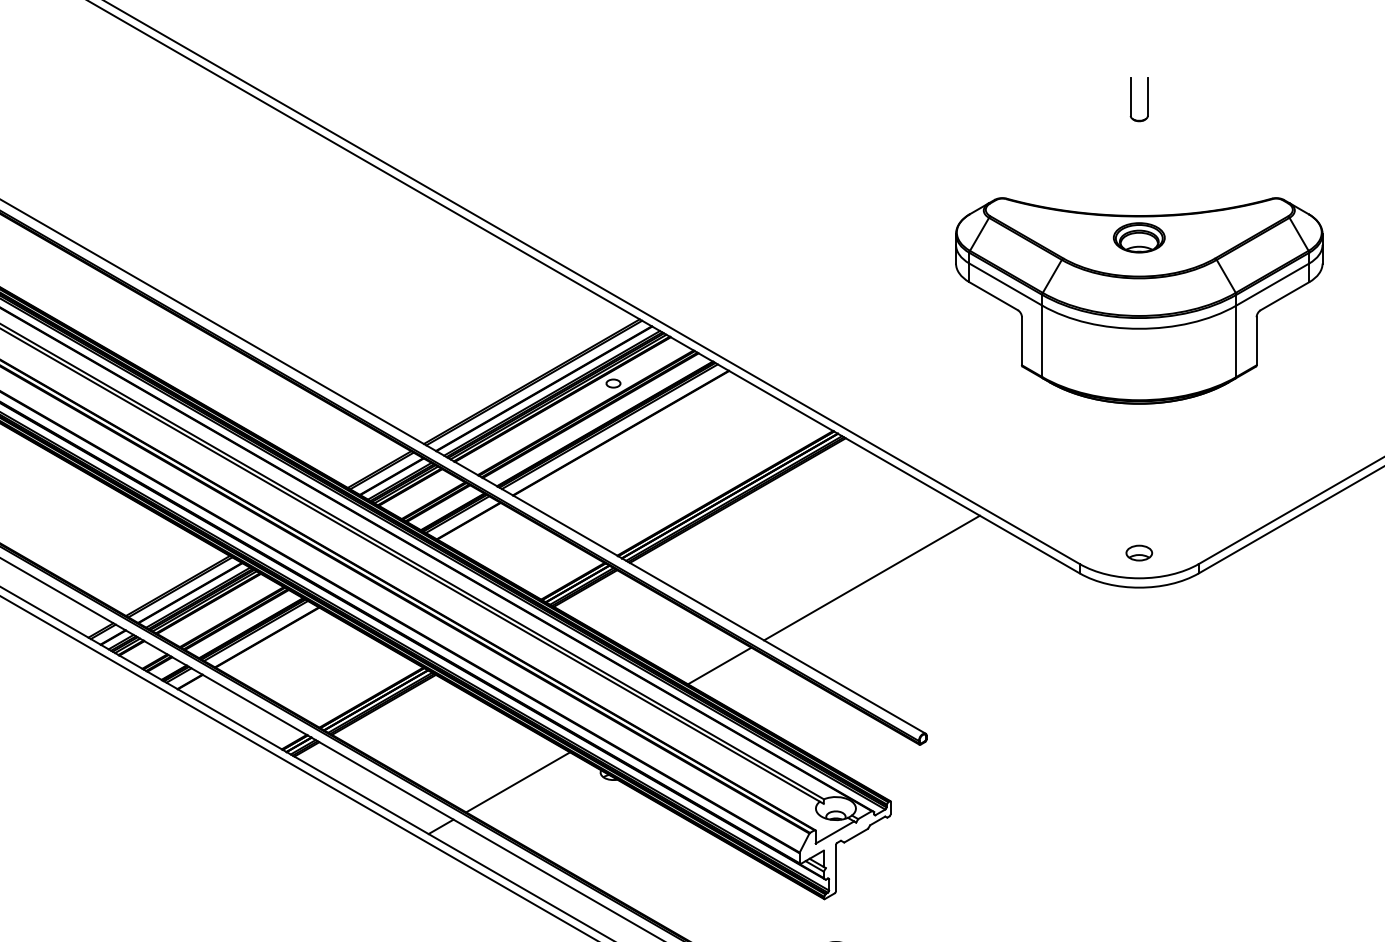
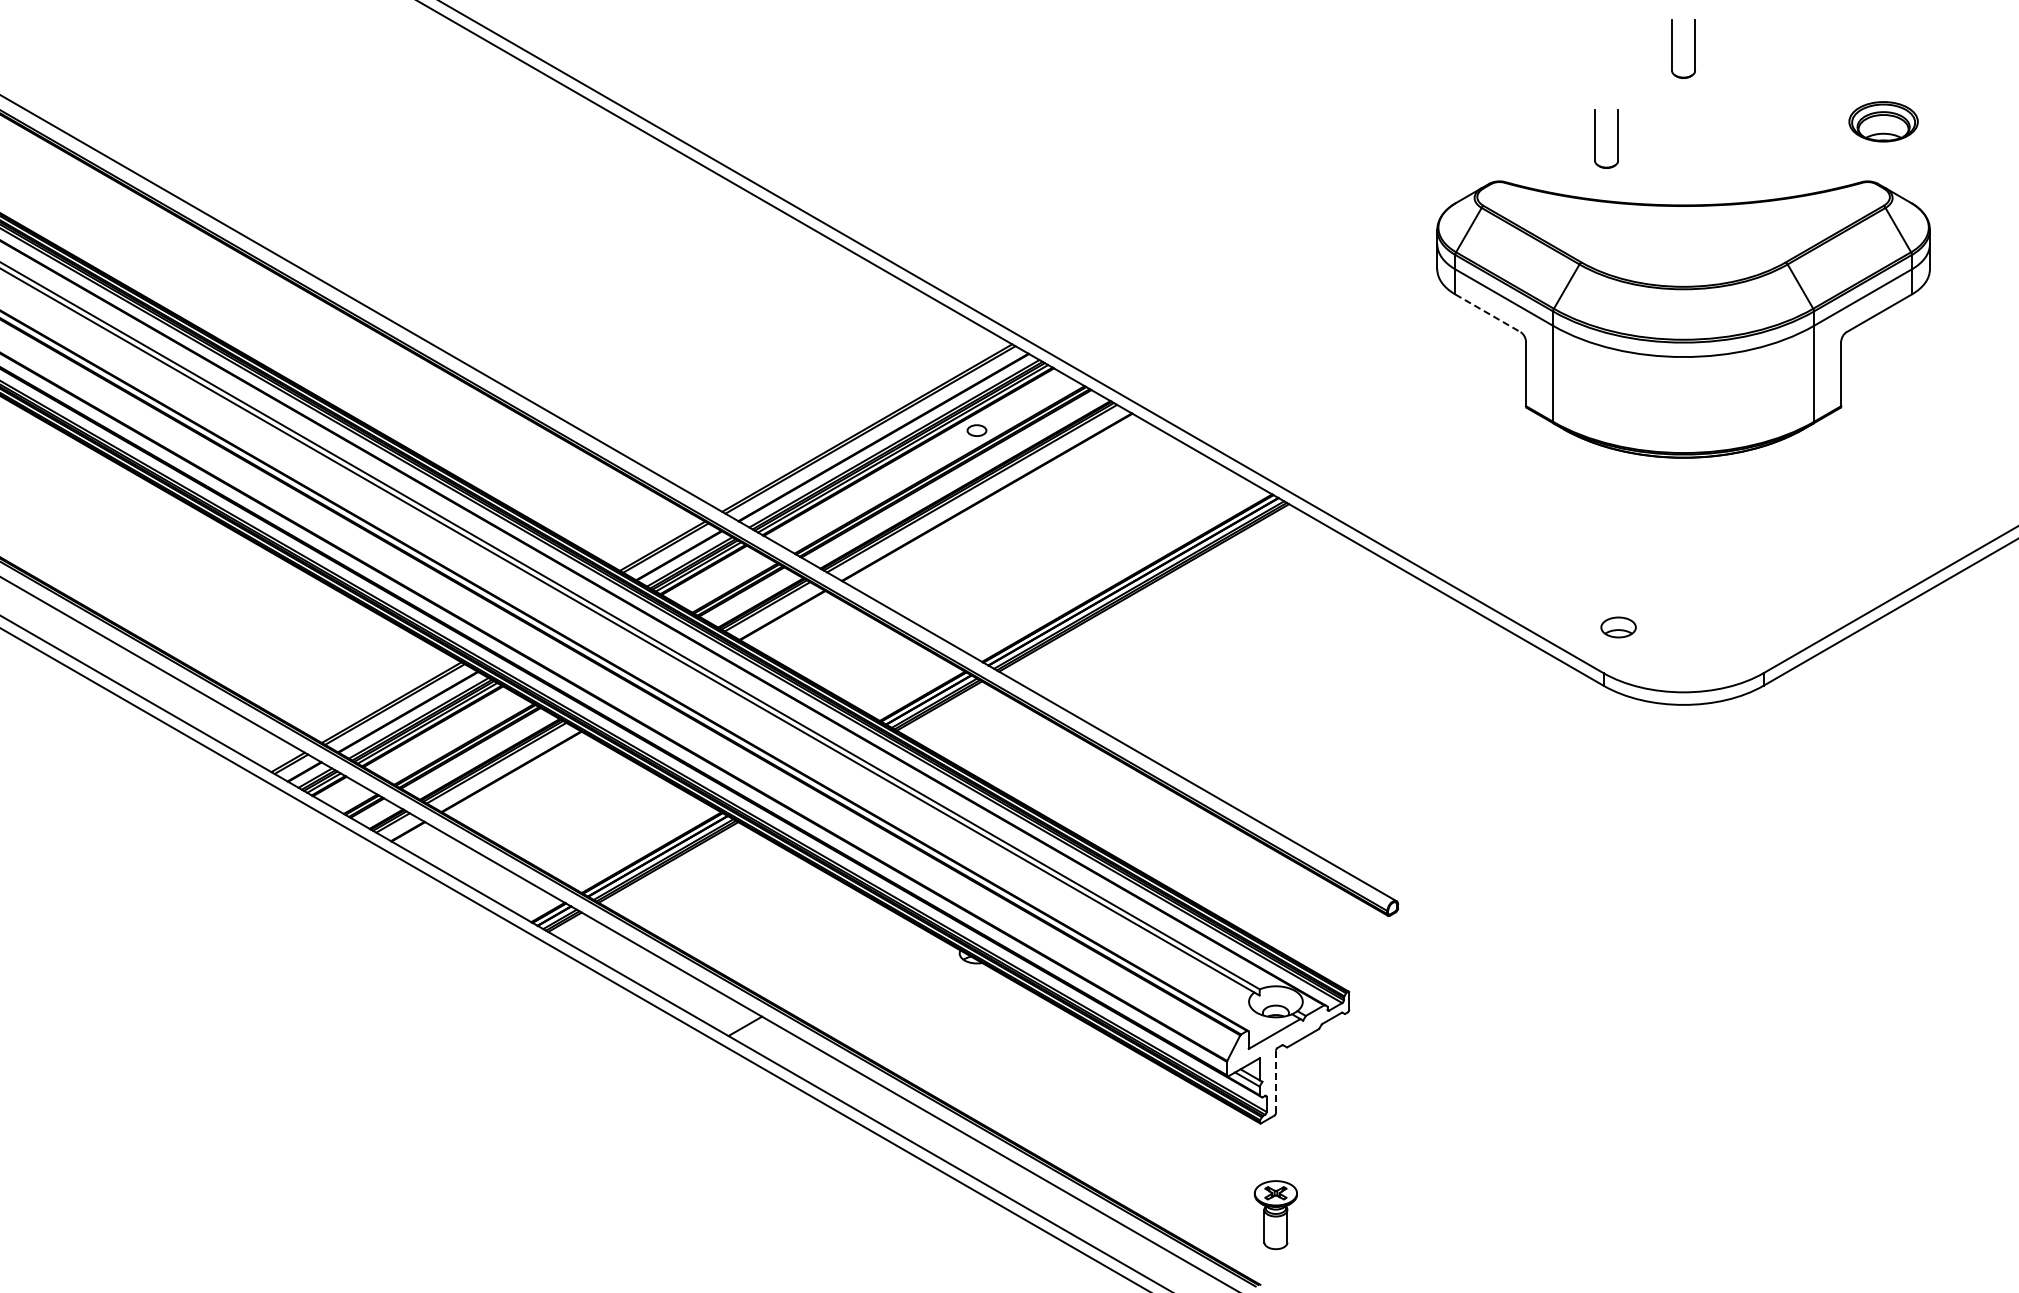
part: (1073, 166) -> (1595, 138), added
part: (1139, 237) -> (1883, 121), moved
line: (993, 296) -> (1487, 313), solid -> dashed
part: (1139, 553) -> (1618, 627), moved
line: (872, 577) -> (1324, 691), removed
line: (719, 665) -> (1119, 809), removed
line: (517, 782) -> (848, 966), removed
line: (835, 867) -> (1275, 1081), solid -> dashed

